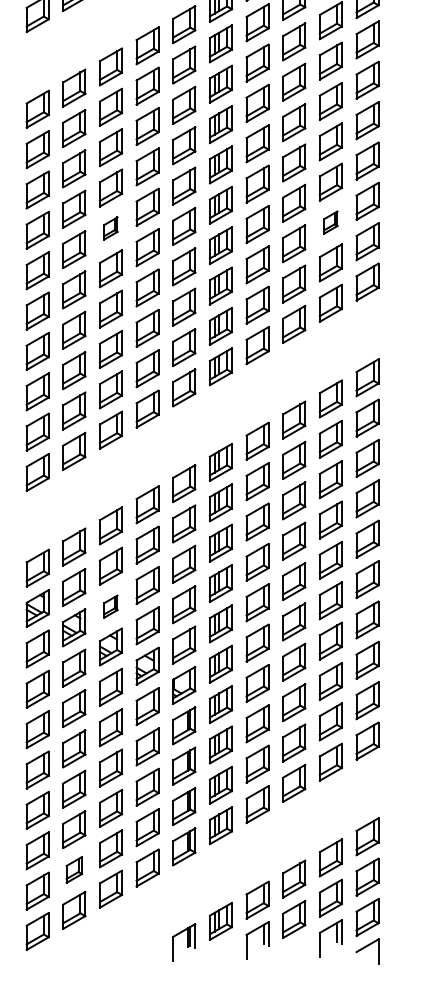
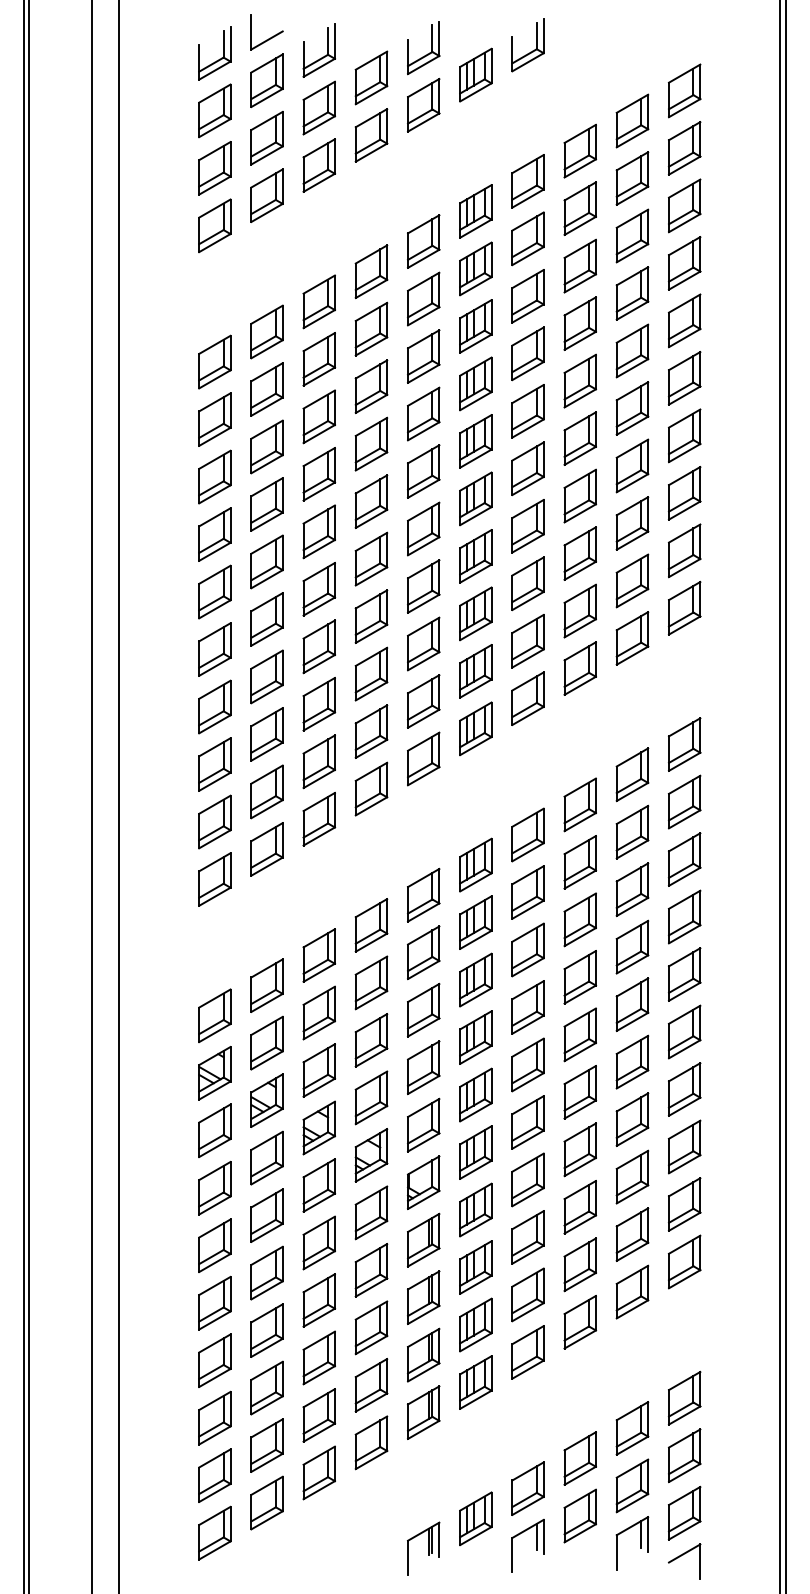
part: (330, 222) -> (632, 523), size x1.67
part: (110, 228) -> (318, 531), size x1.67
part: (110, 606) -> (318, 1070), size x1.67
part: (73, 869) -> (266, 1445), size x1.43

